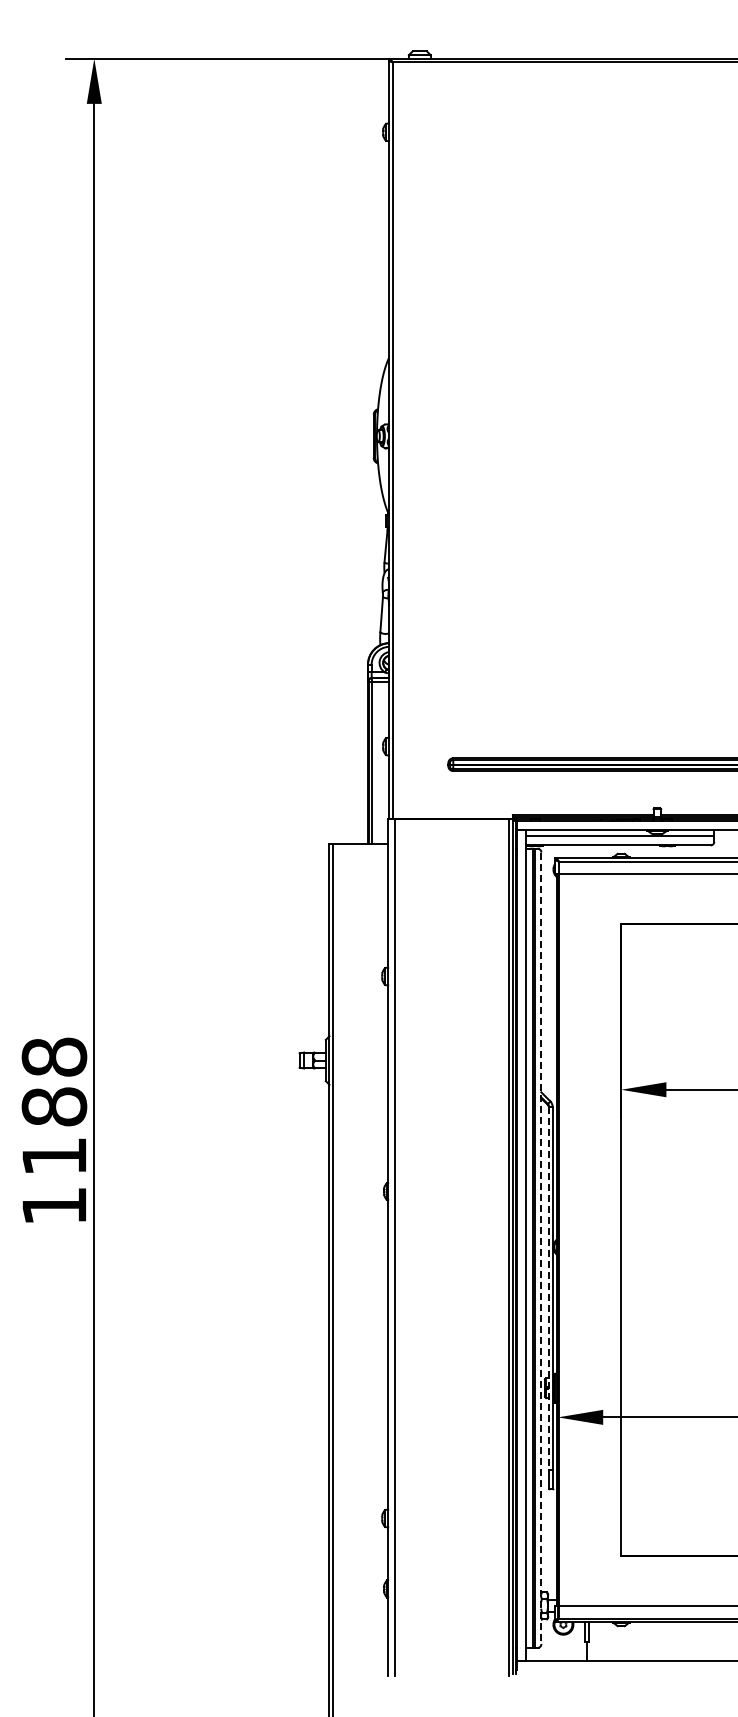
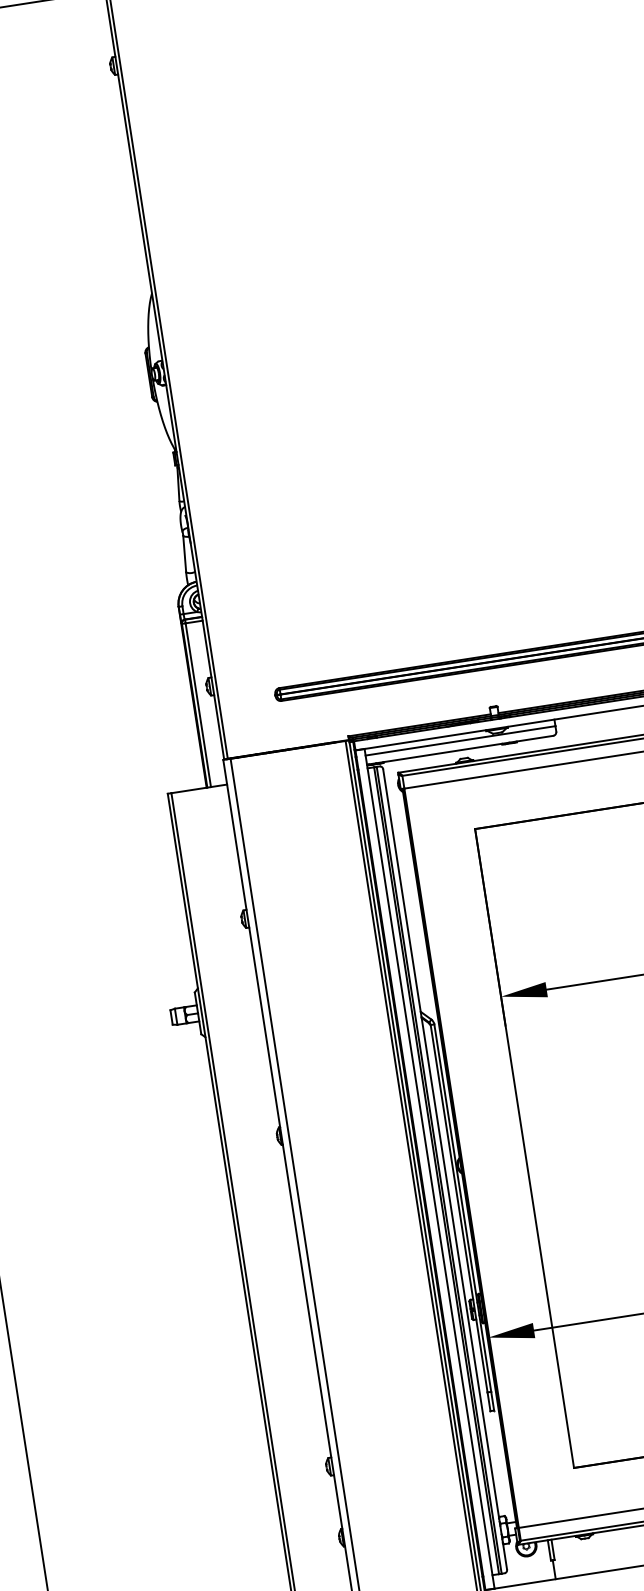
line: (541, 1248) -> (445, 1169), dashed -> solid
line: (548, 1288) -> (458, 1208), dashed -> solid

